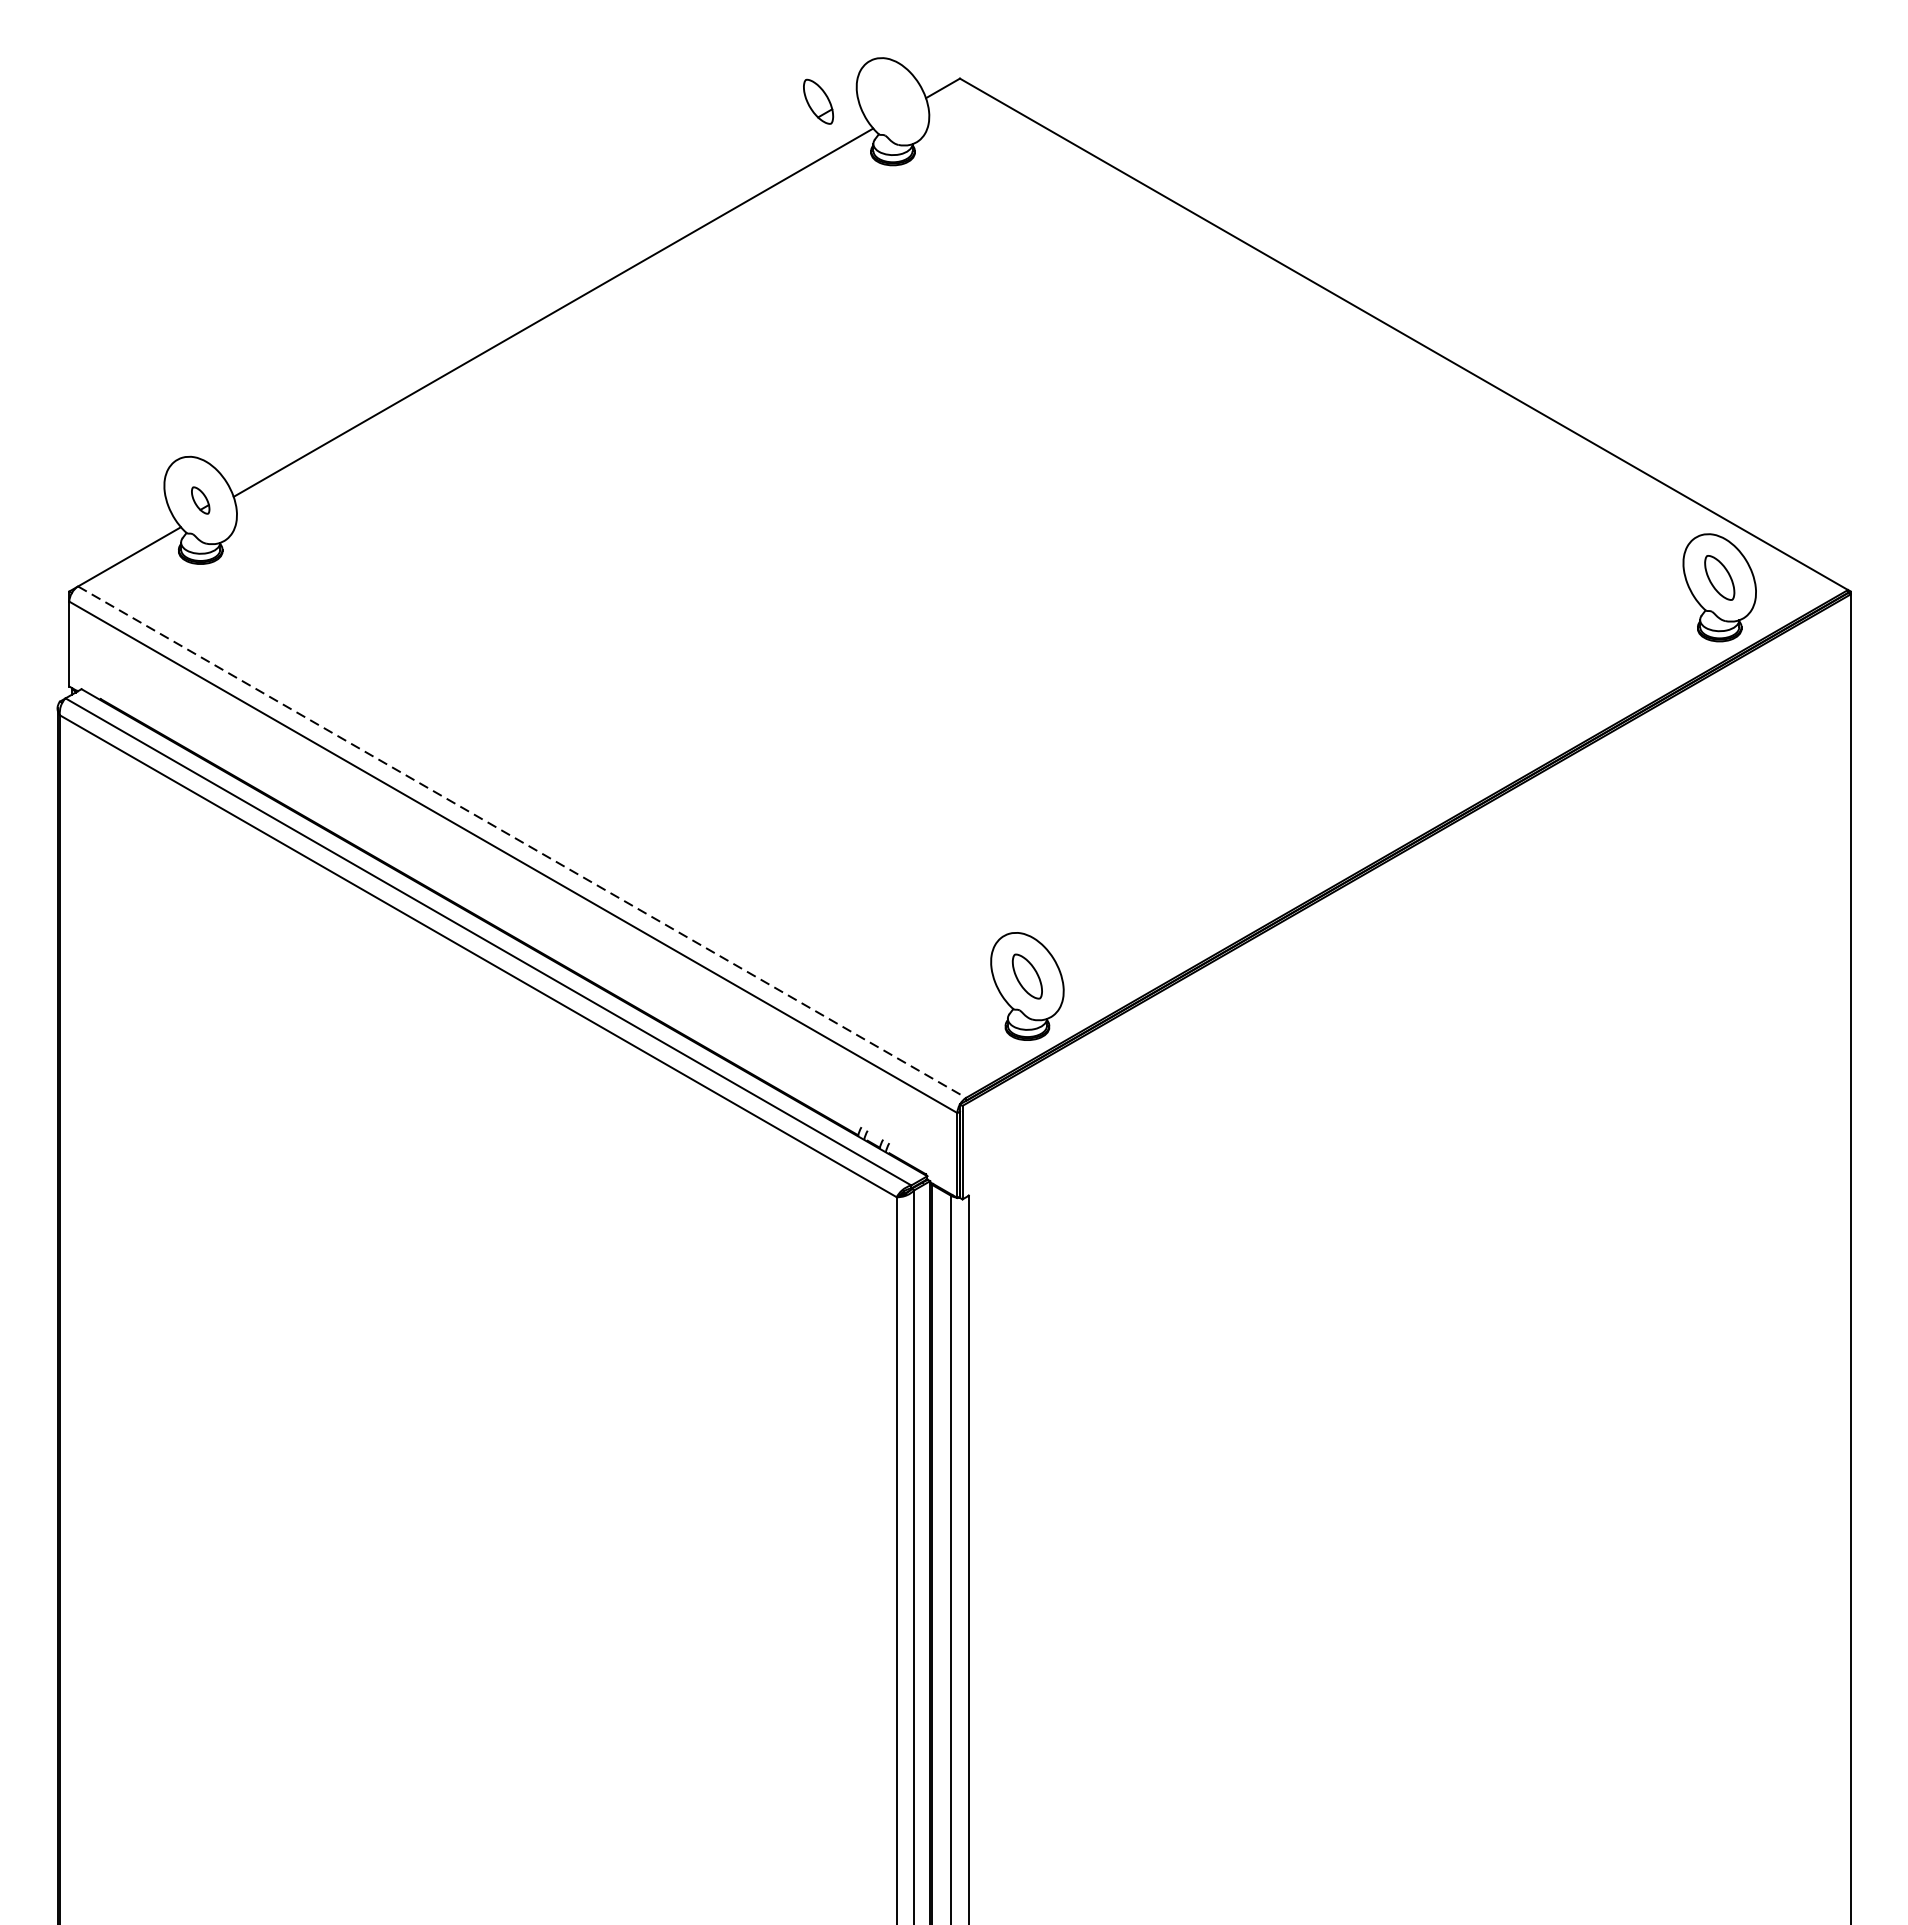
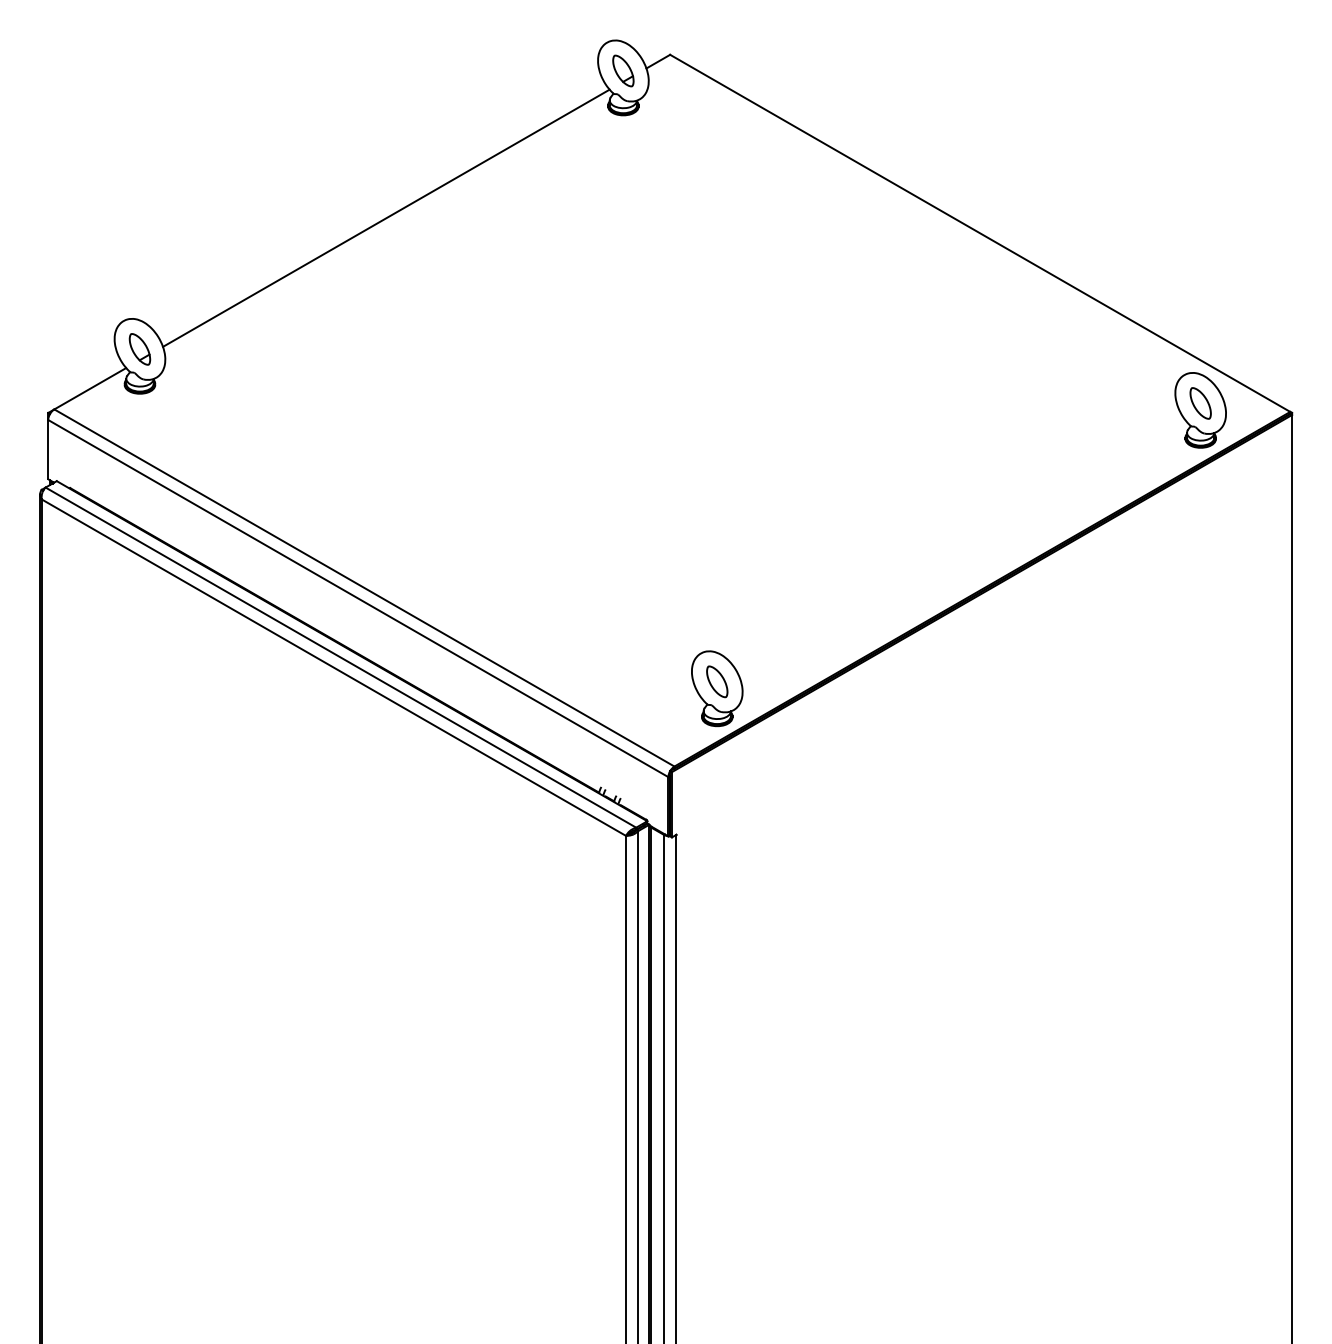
part: (818, 101) -> (623, 70), moved
part: (199, 500) -> (139, 349), size x1.67
line: (522, 841) -> (364, 587), dashed -> solid

